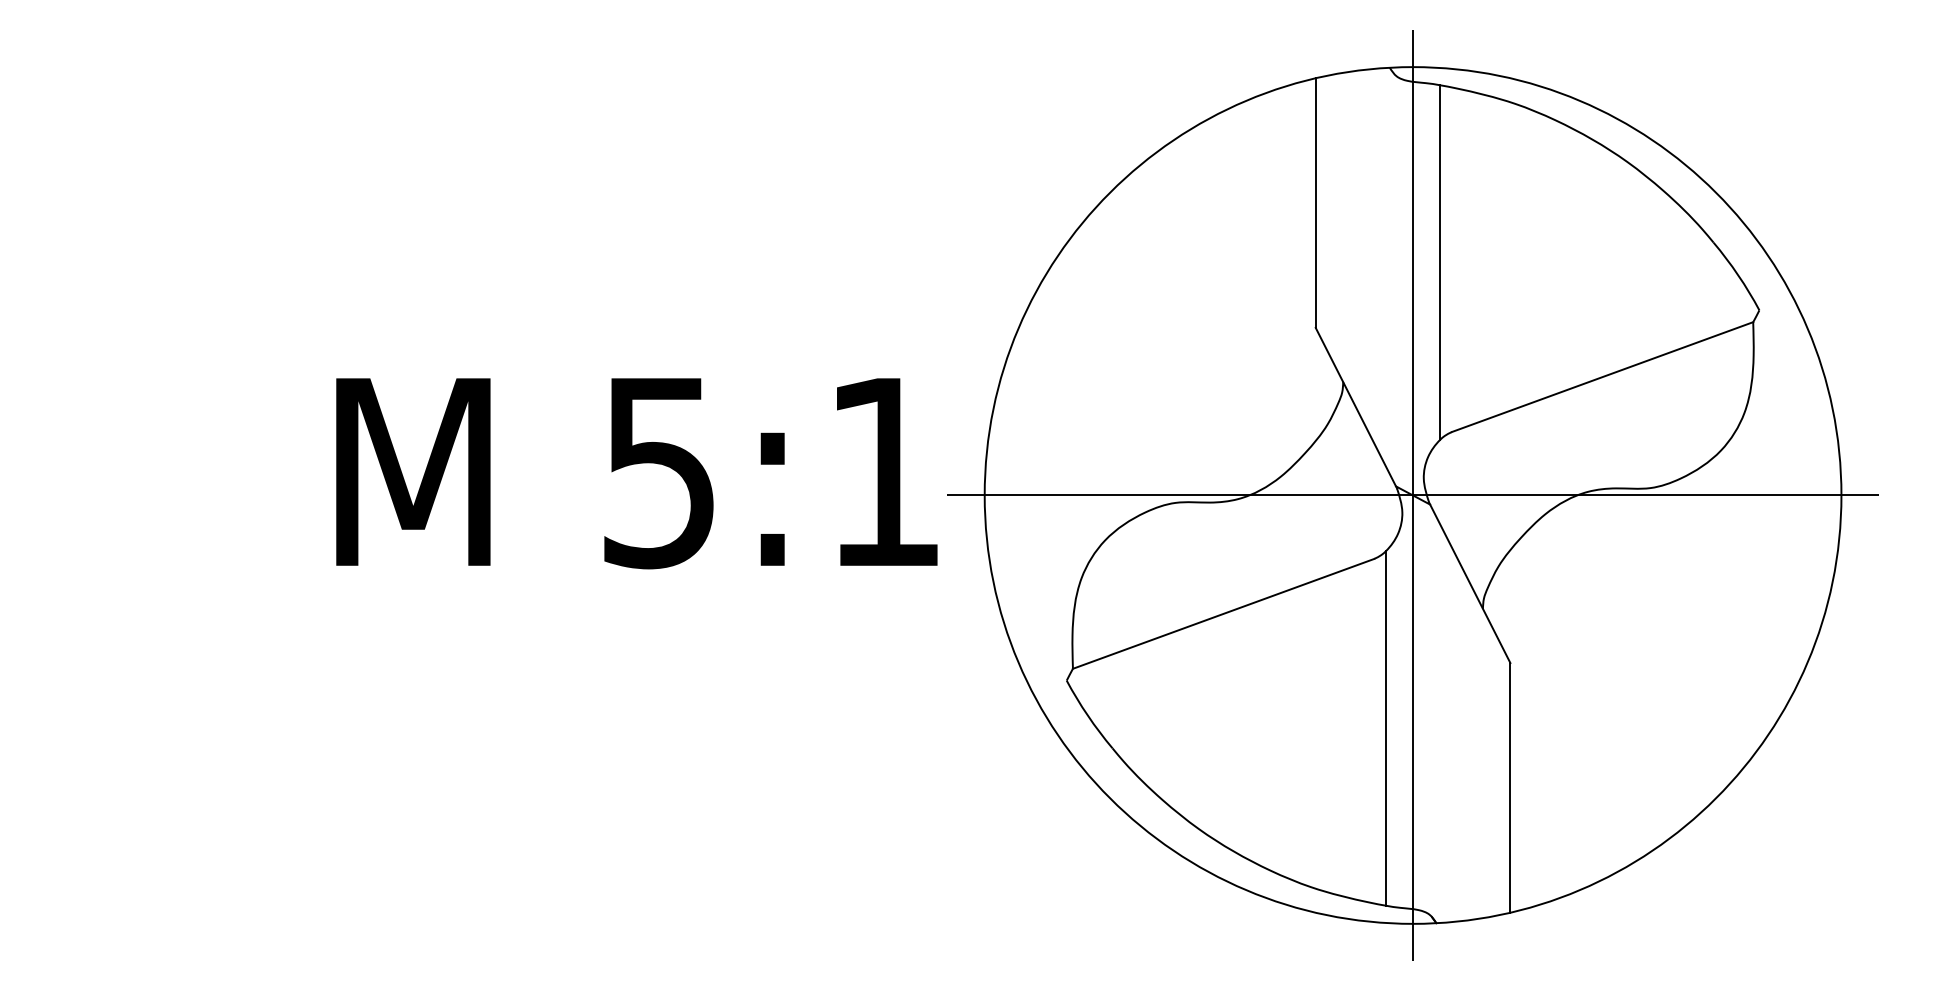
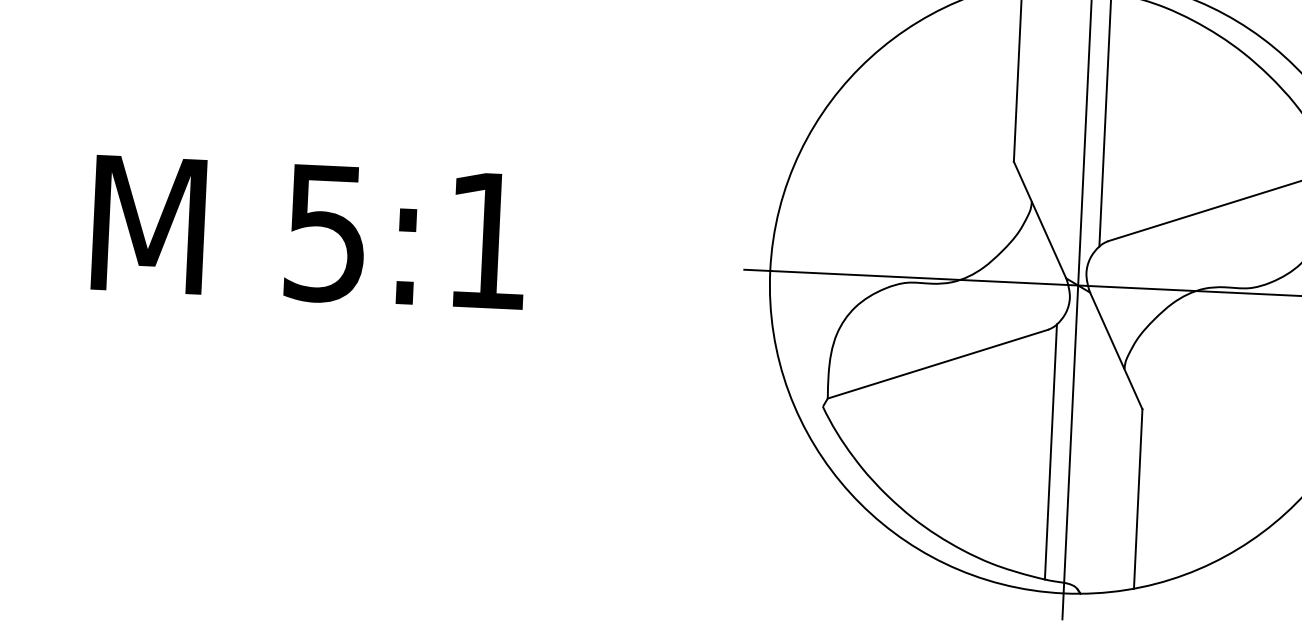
text: (636, 473) -> (309, 233), moved

